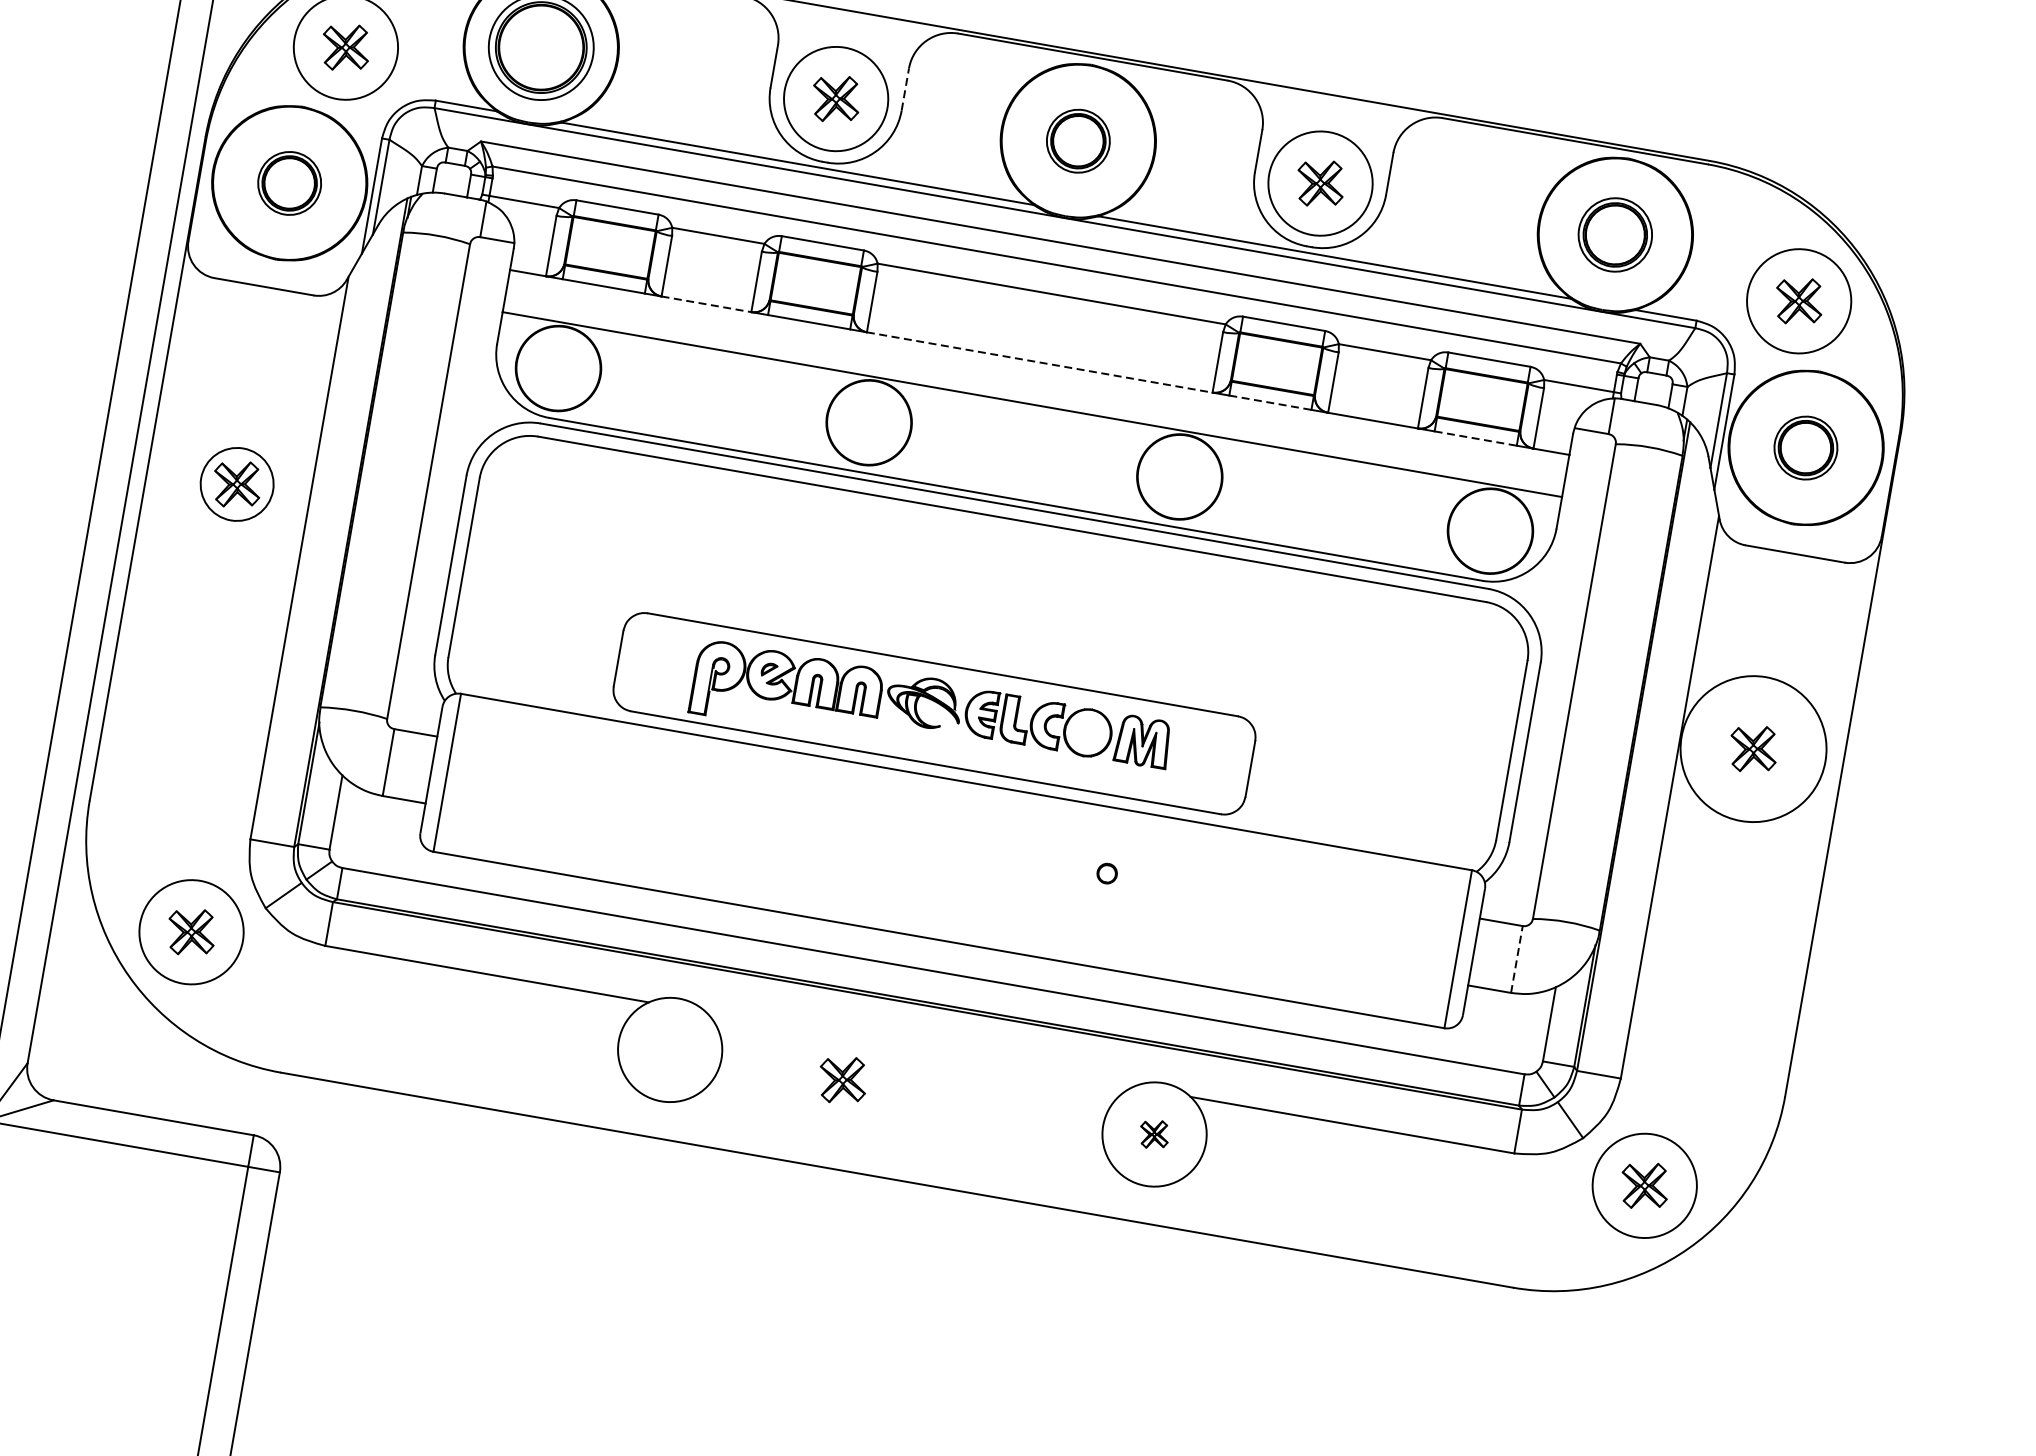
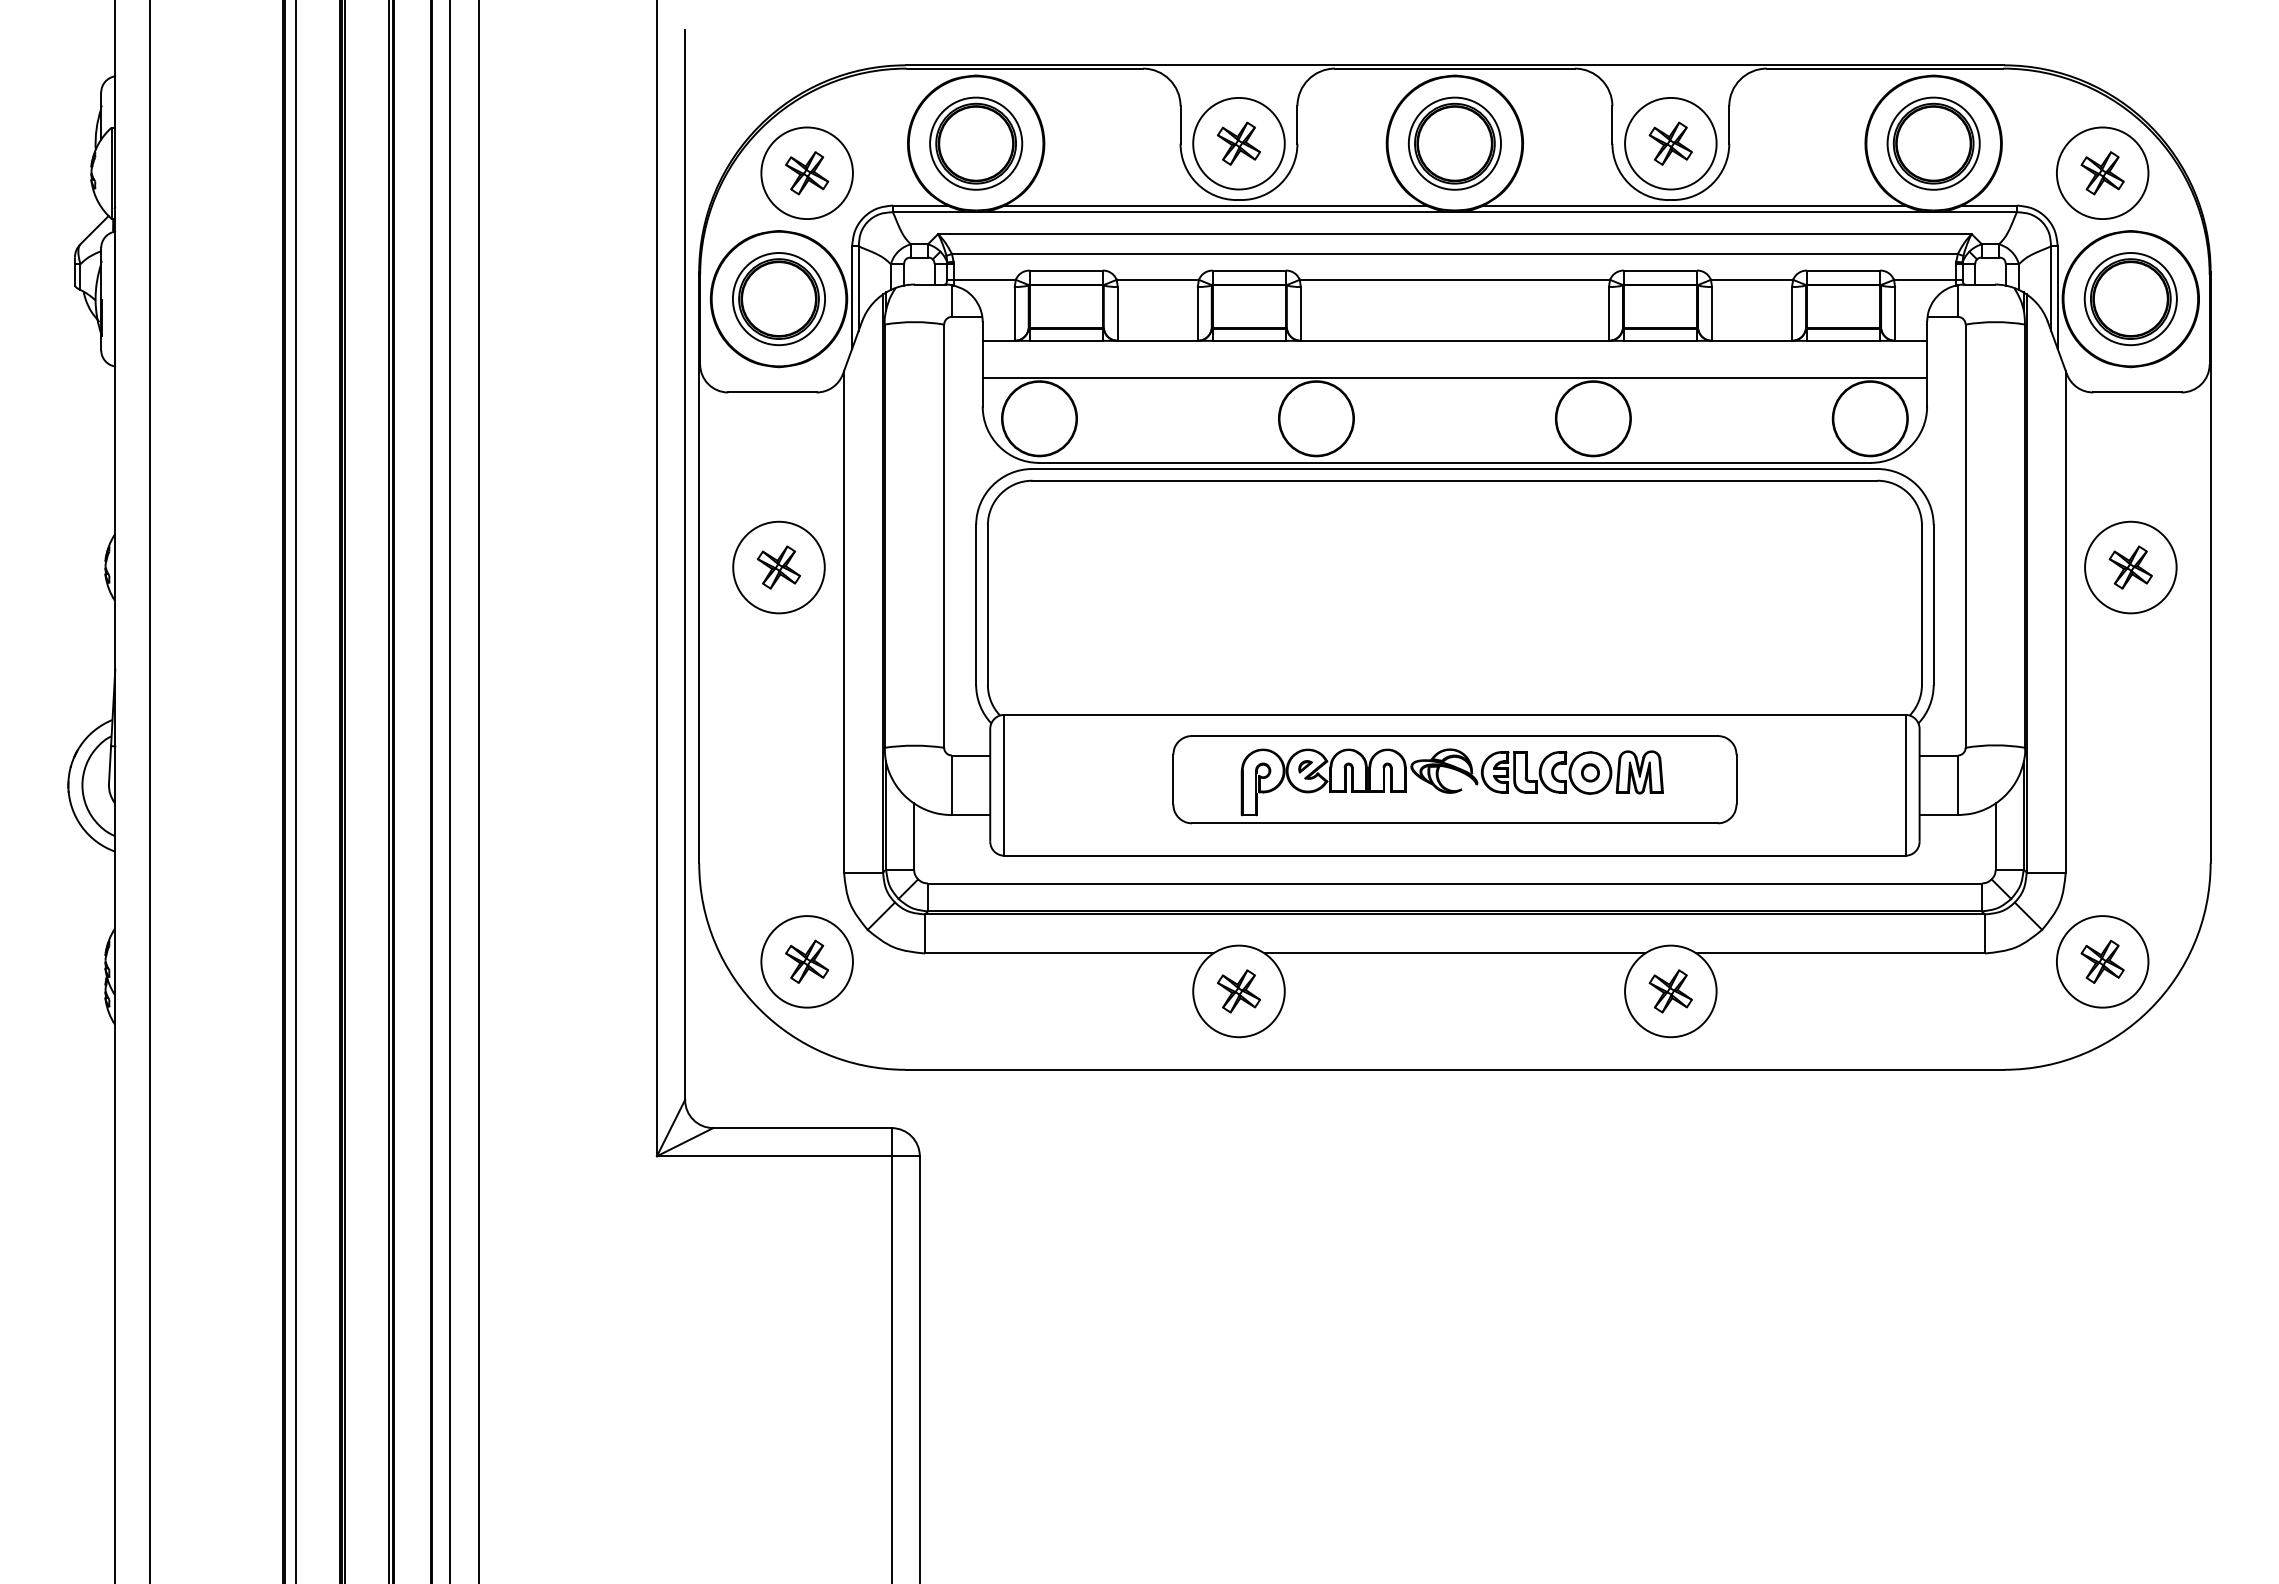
line: (905, 88) -> (1297, 124), dashed -> solid
part: (1077, 140) -> (1454, 143), size x1.67
part: (289, 183) -> (778, 299), size x1.67
part: (1615, 234) -> (1933, 143), size x1.43
line: (707, 304) -> (1158, 340), dashed -> solid
line: (1040, 362) -> (1455, 340), dashed -> solid
line: (1270, 402) -> (1660, 340), dashed -> solid
line: (1475, 438) -> (1843, 340), dashed -> solid
part: (1805, 448) -> (2130, 299), size x1.67
circle: (236, 484) -> (778, 567), size x1.43
part: (934, 713) -> (1454, 779), moved
circle: (1753, 748) -> (2130, 567), size x0.71
line: (1516, 959) -> (1957, 785), dashed -> solid
line: (919, 1049) -> (1454, 953), added
part: (842, 1080) -> (1238, 991), moved
part: (1154, 1134) -> (1670, 991), size x1.67

